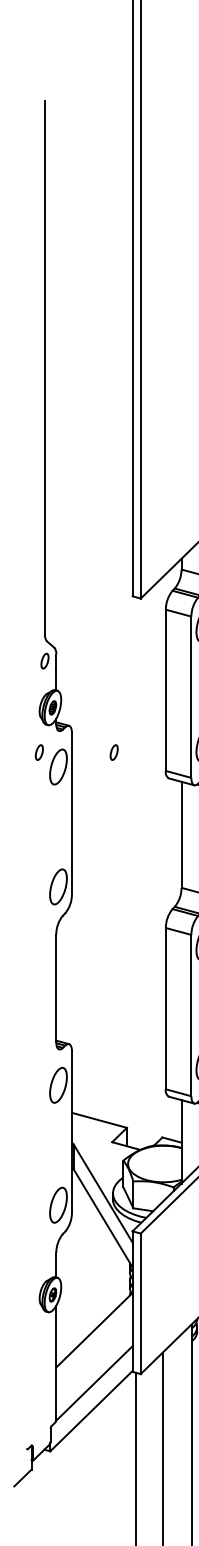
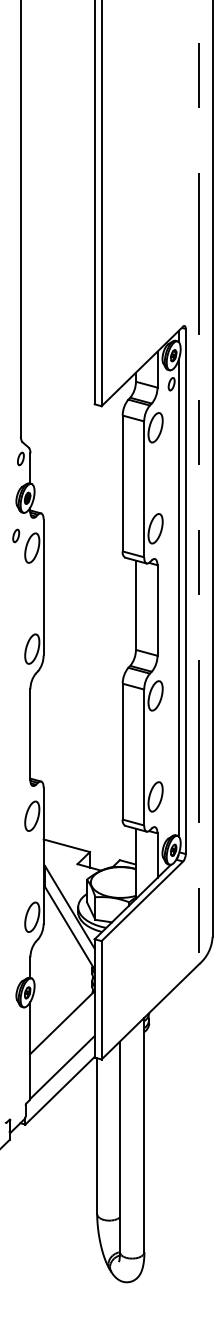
part: (114, 752) -> (79, 535), removed

